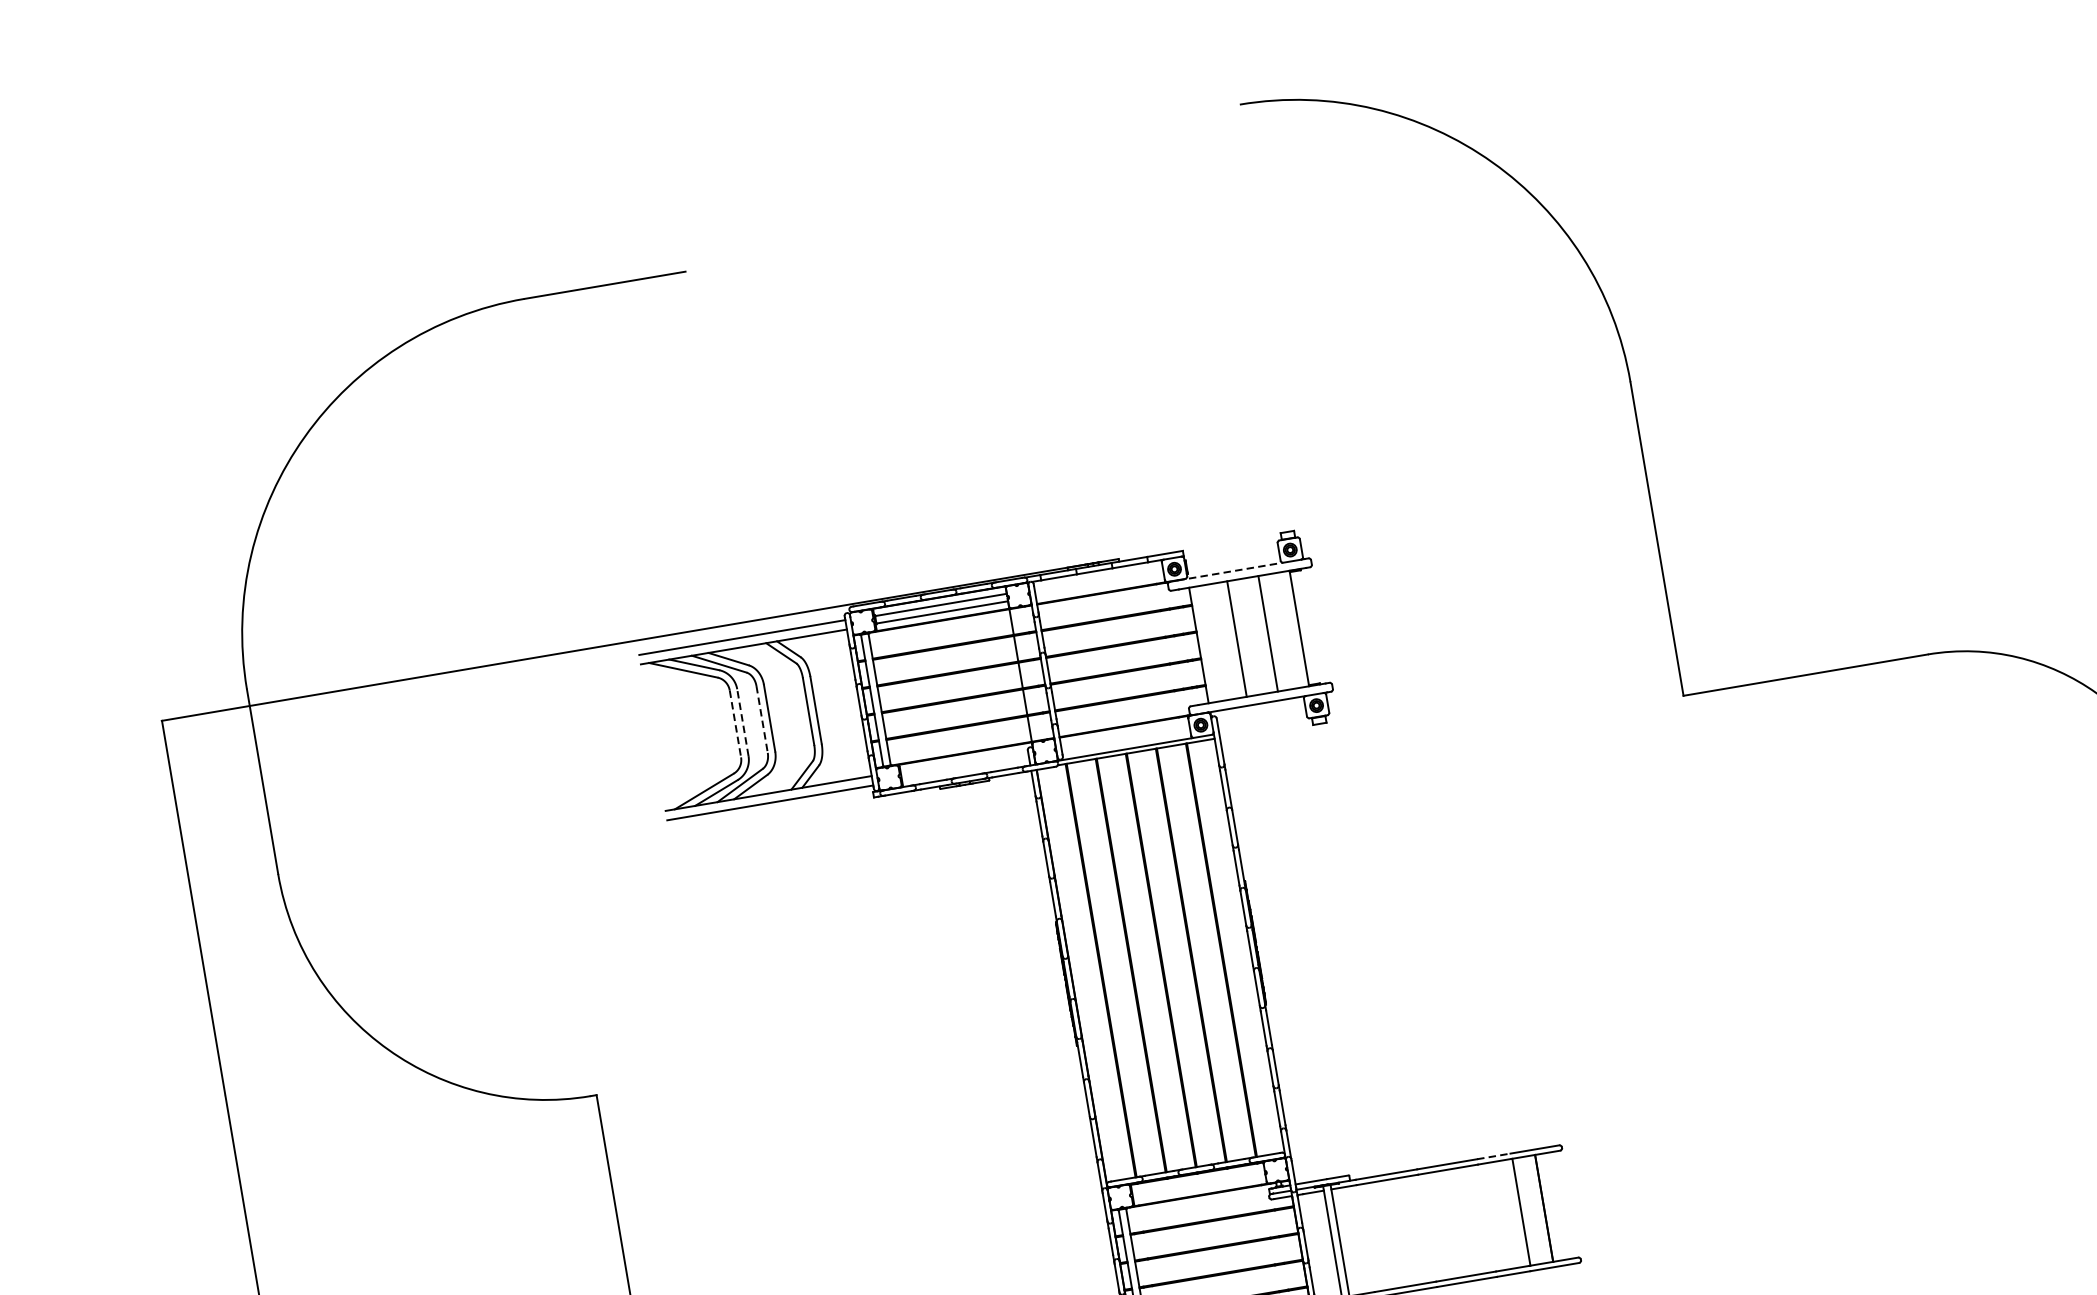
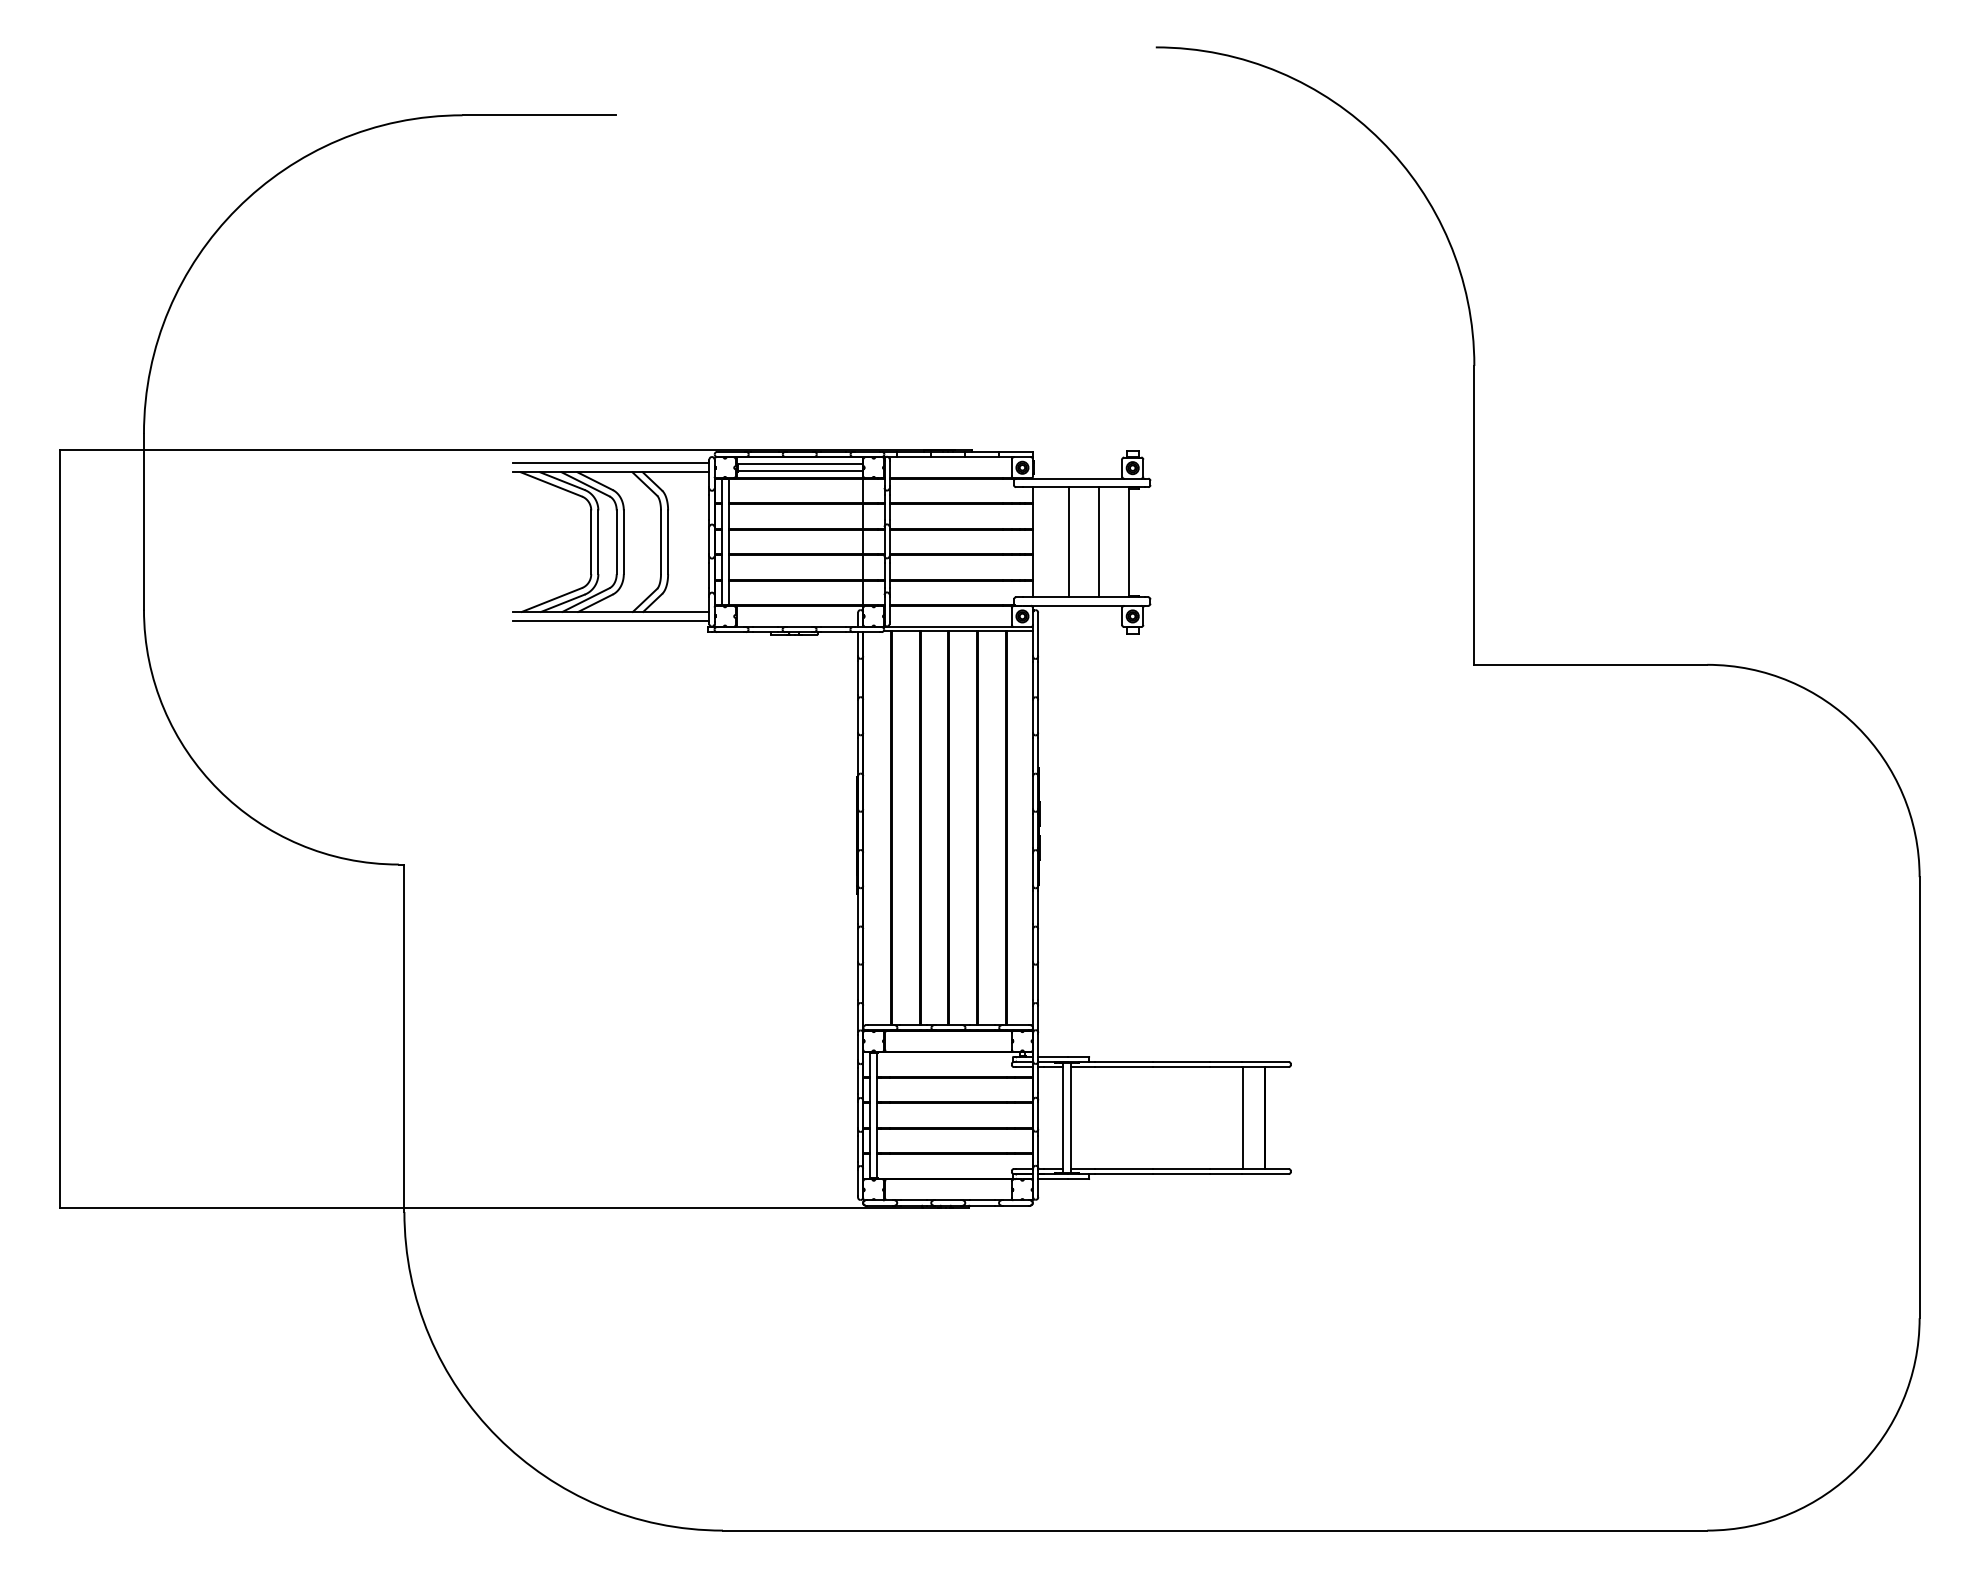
line: (1231, 571) -> (1074, 478), dashed -> solid
line: (761, 719) -> (616, 542), dashed -> solid
line: (743, 722) -> (598, 542), dashed -> solid
line: (735, 724) -> (591, 542), dashed -> solid
line: (1493, 1155) -> (1226, 1061), dashed -> solid

